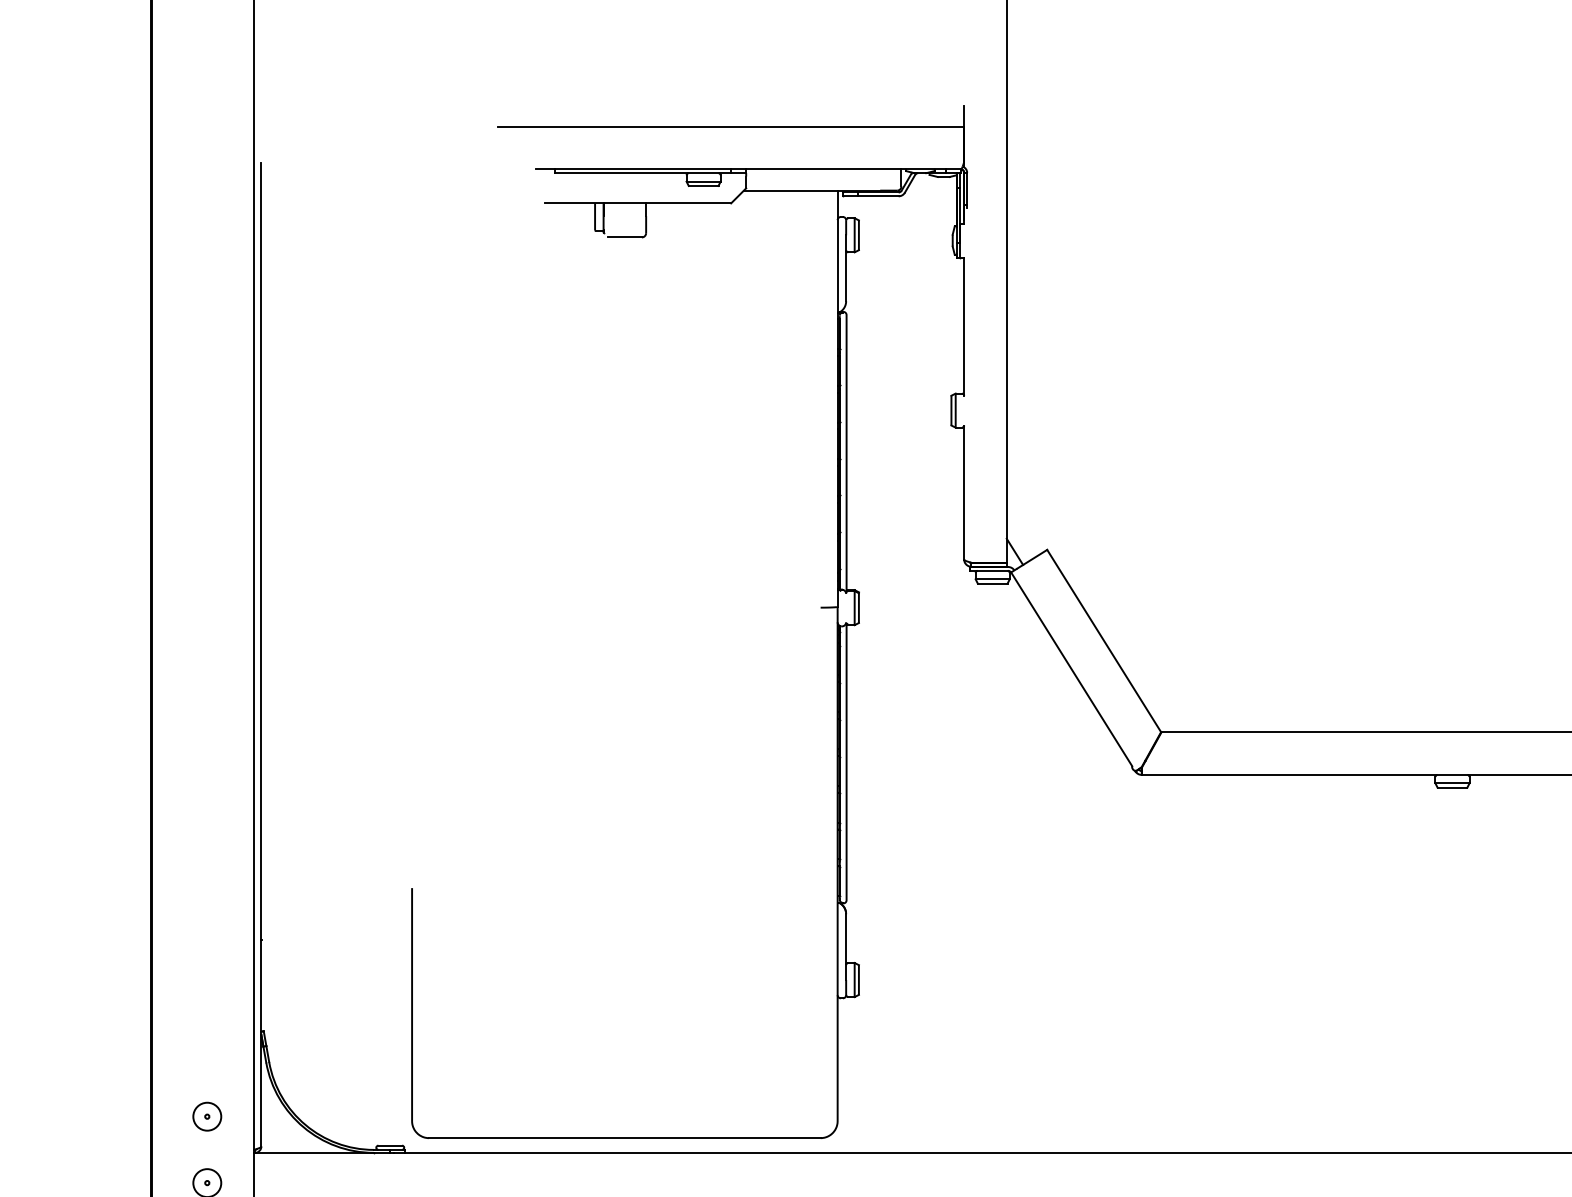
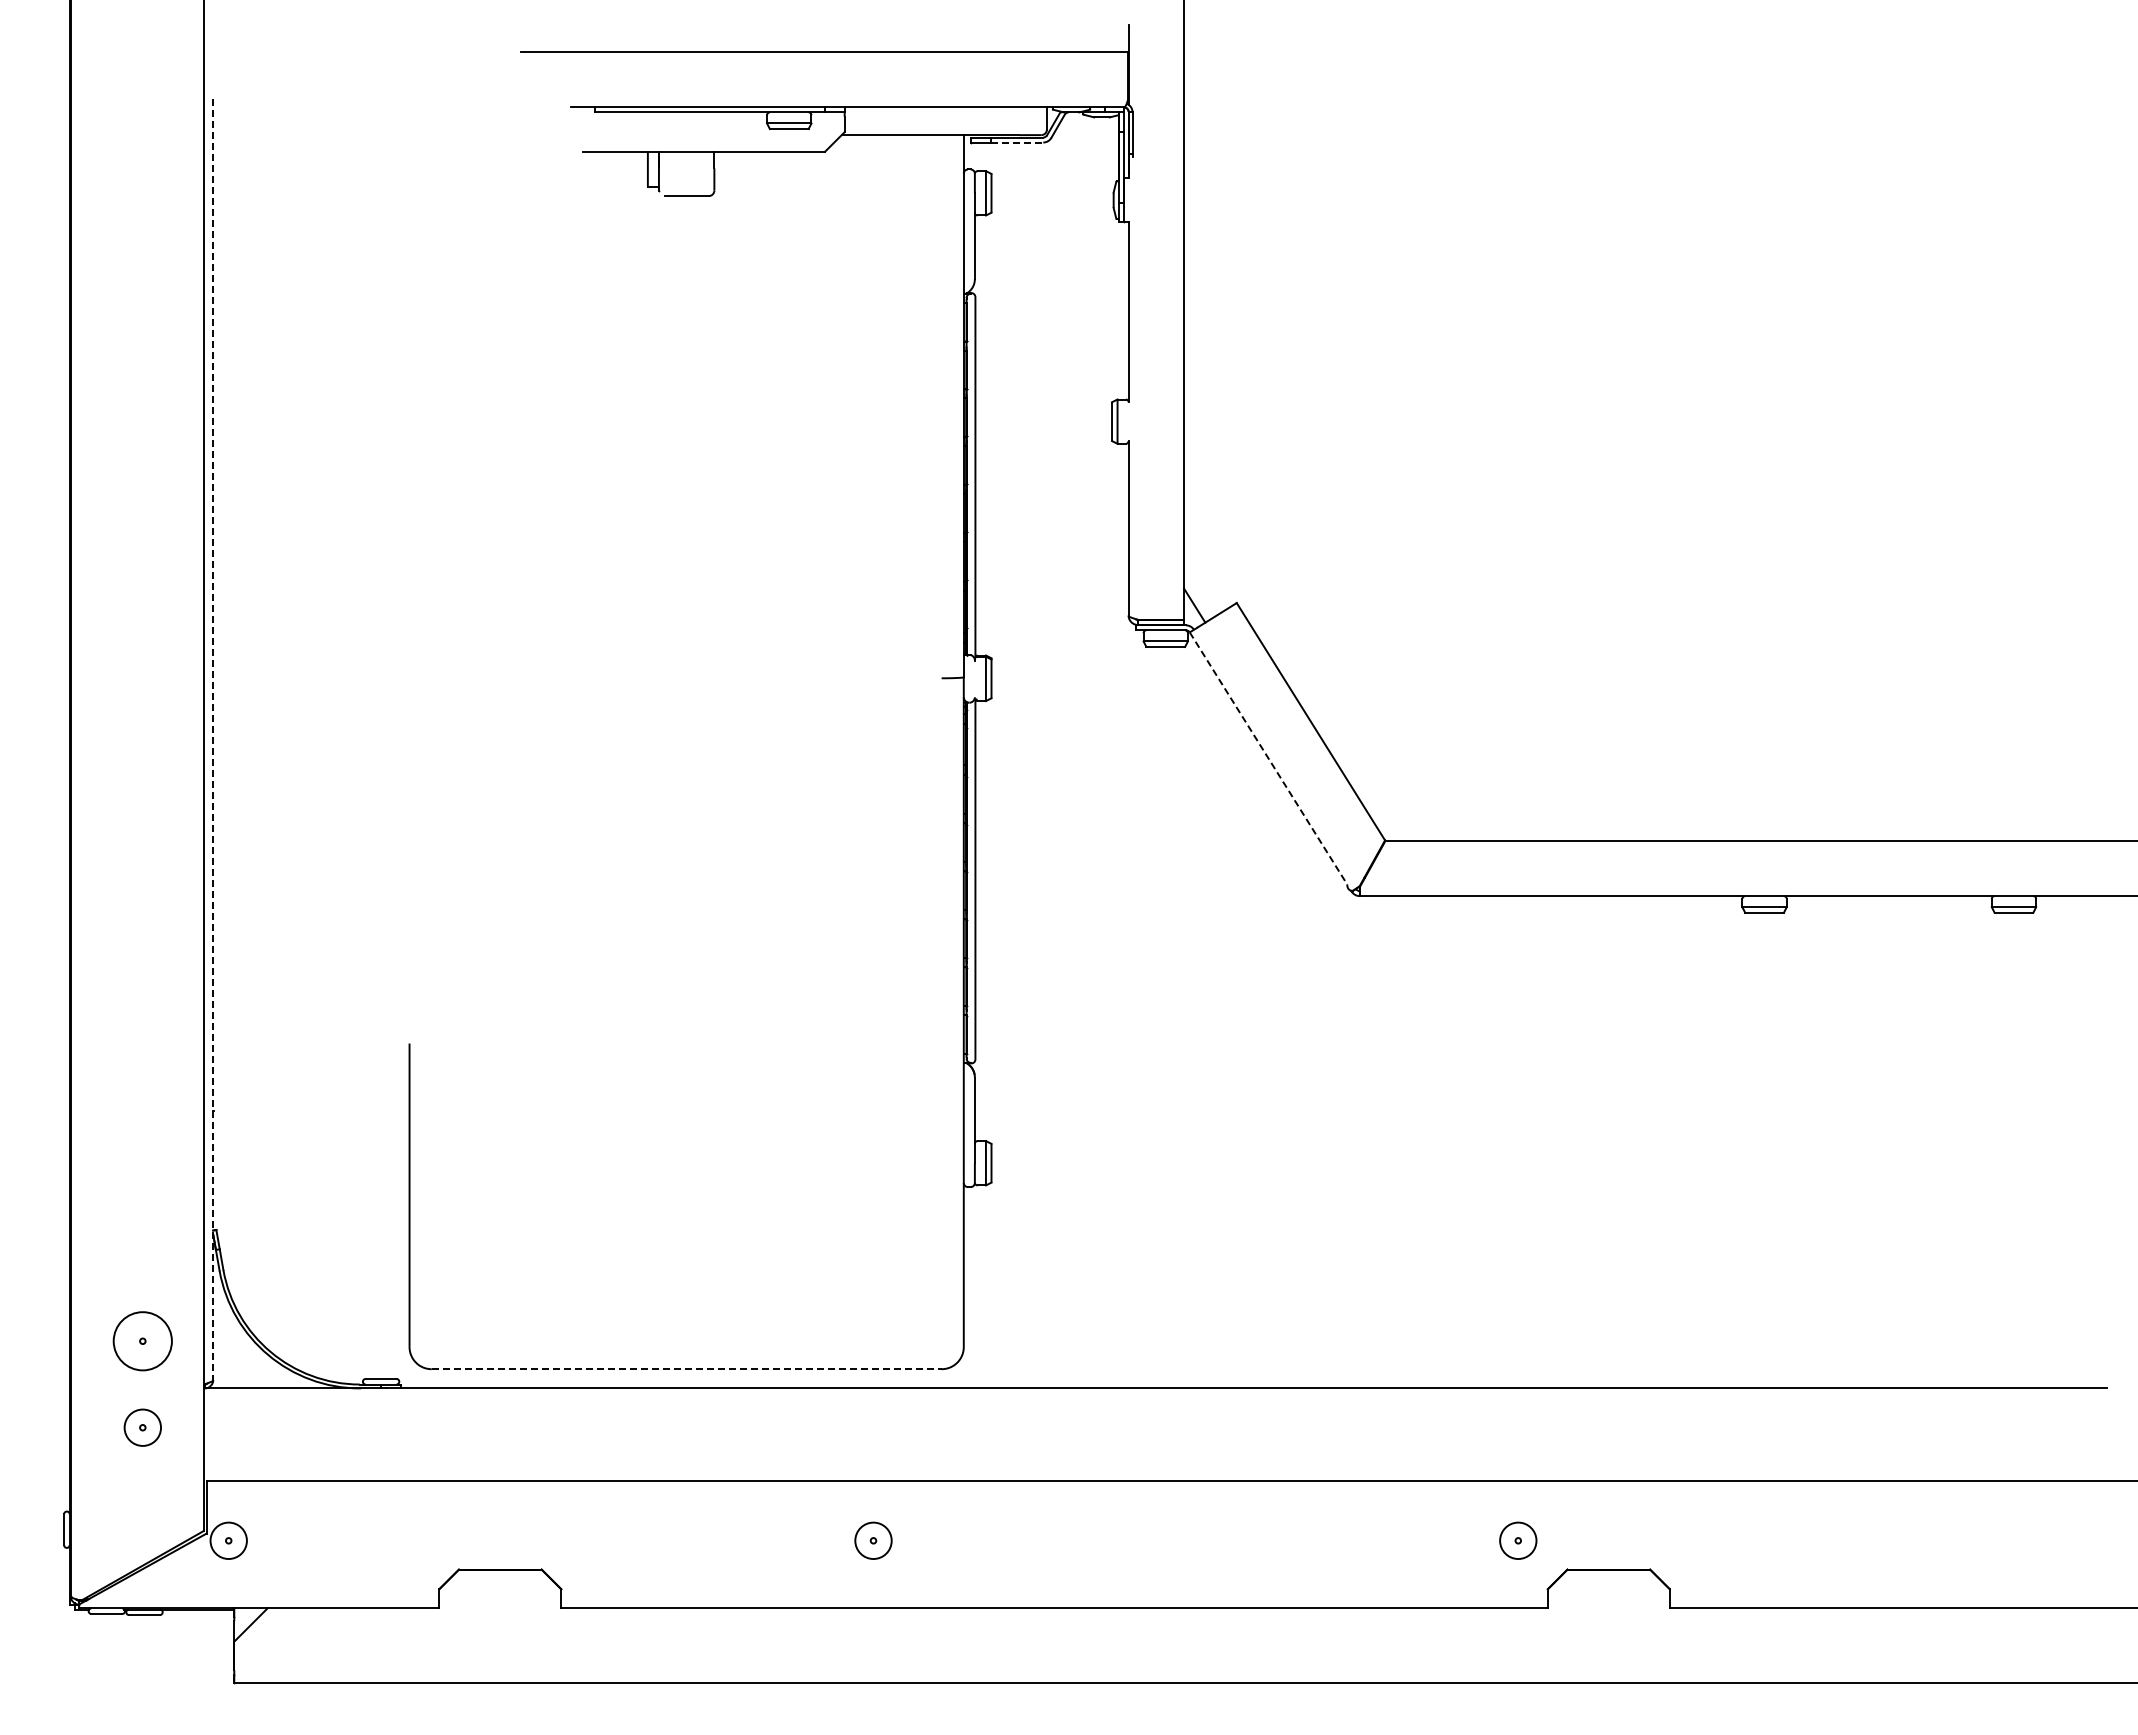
line: (878, 196) -> (1017, 142), solid -> dashed
line: (261, 655) -> (213, 740), solid -> dashed
line: (1071, 669) -> (1268, 758), solid -> dashed
circle: (207, 1116) -> (142, 1341), size x1.6
line: (624, 1138) -> (686, 1369), solid -> dashed

